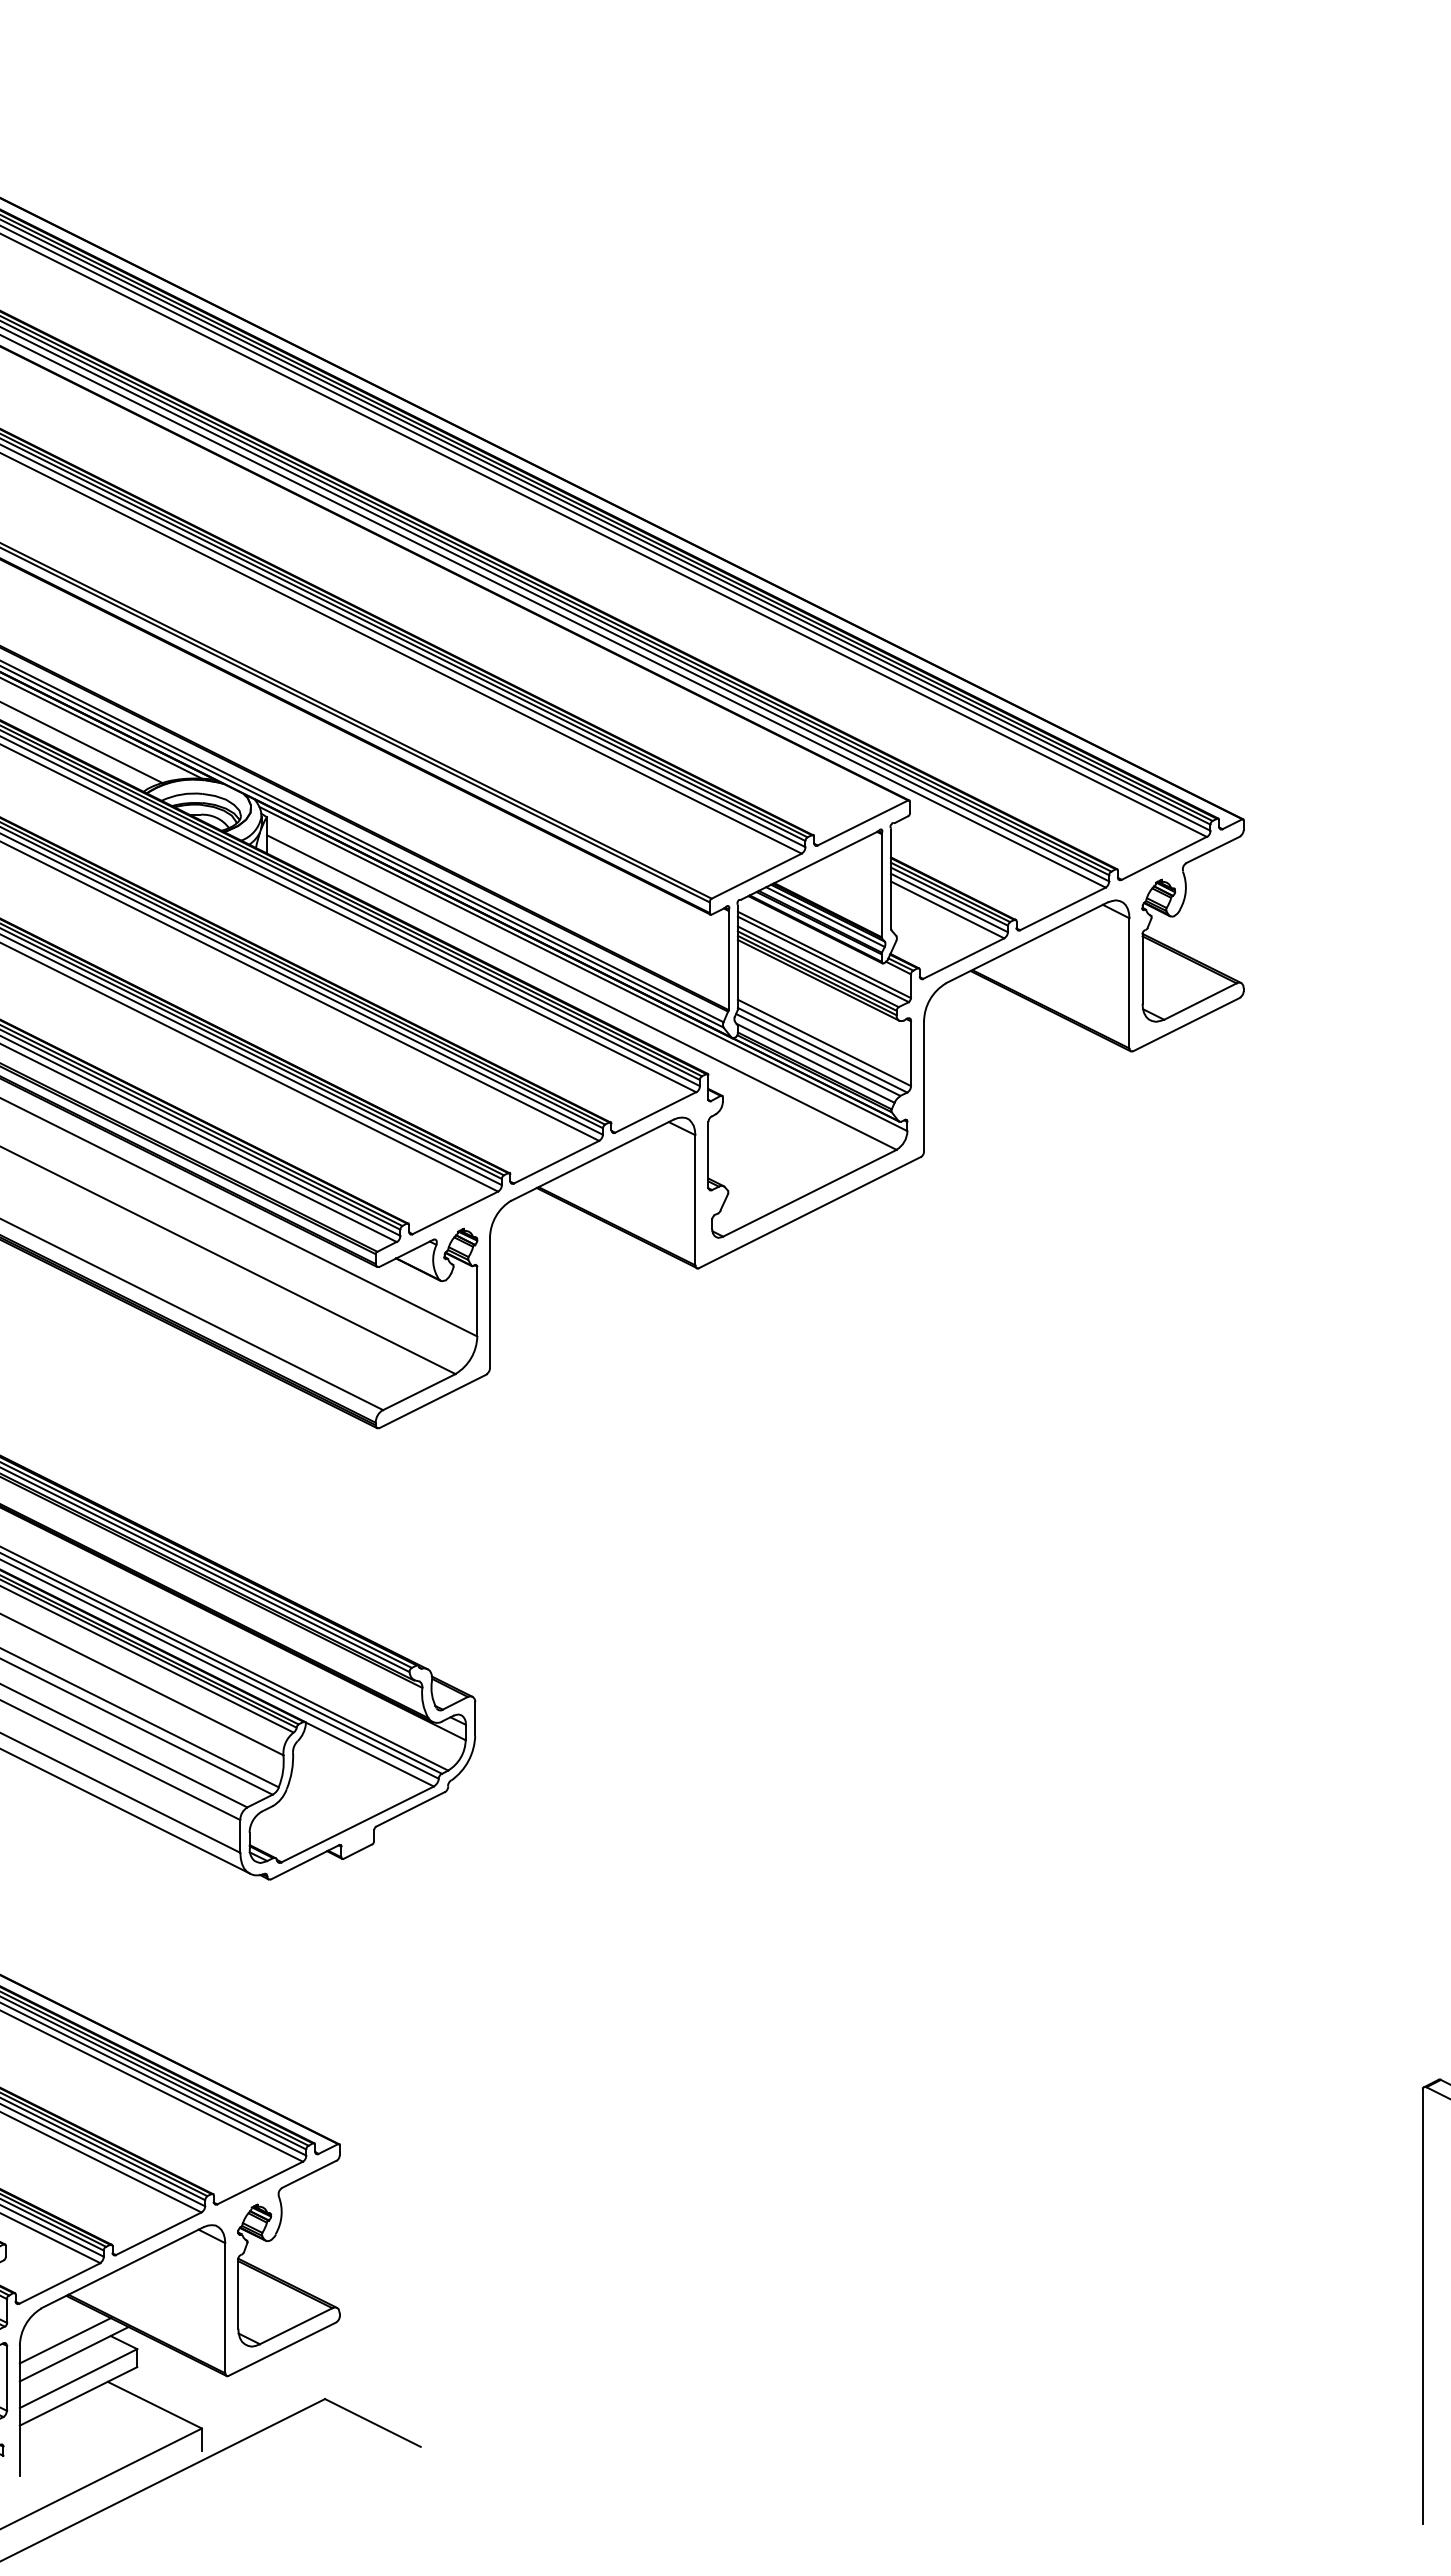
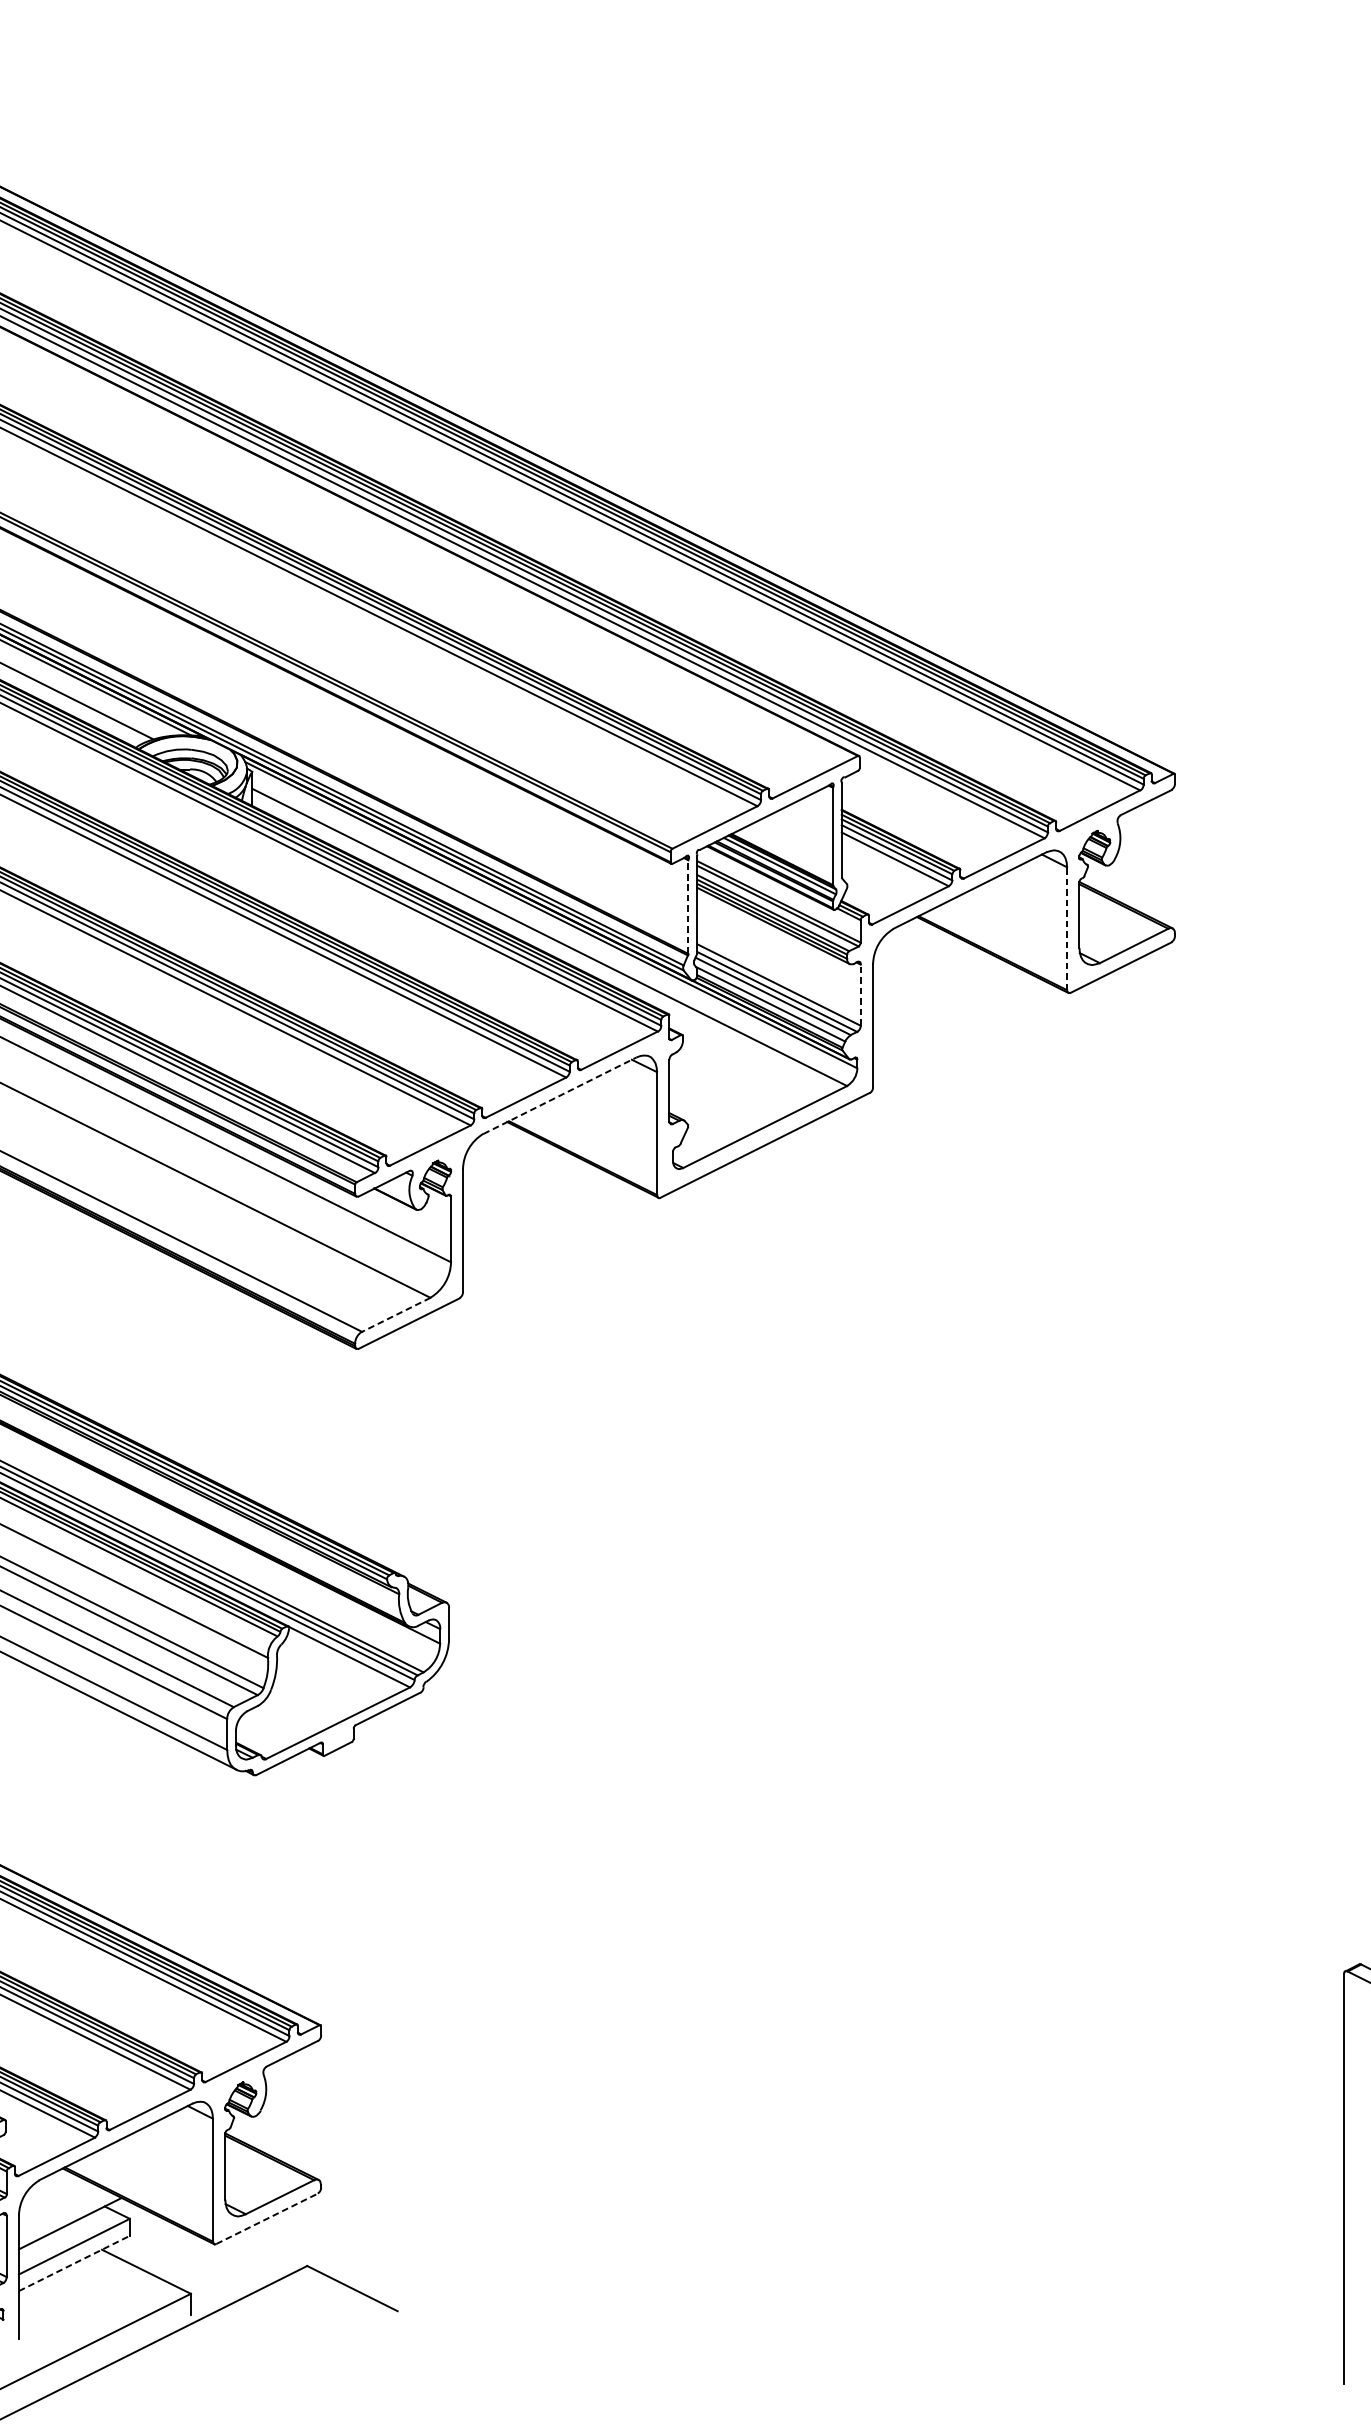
line: (728, 960) -> (688, 907), solid -> dashed
line: (1129, 982) -> (1067, 927), solid -> dashed
line: (910, 1053) -> (860, 994), solid -> dashed
line: (592, 1160) -> (559, 1096), solid -> dashed
line: (418, 1392) -> (395, 1315), solid -> dashed
line: (65, 2340) -> (62, 2210), removed
line: (282, 2349) -> (267, 2219), solid -> dashed
line: (78, 2396) -> (74, 2263), solid -> dashed

